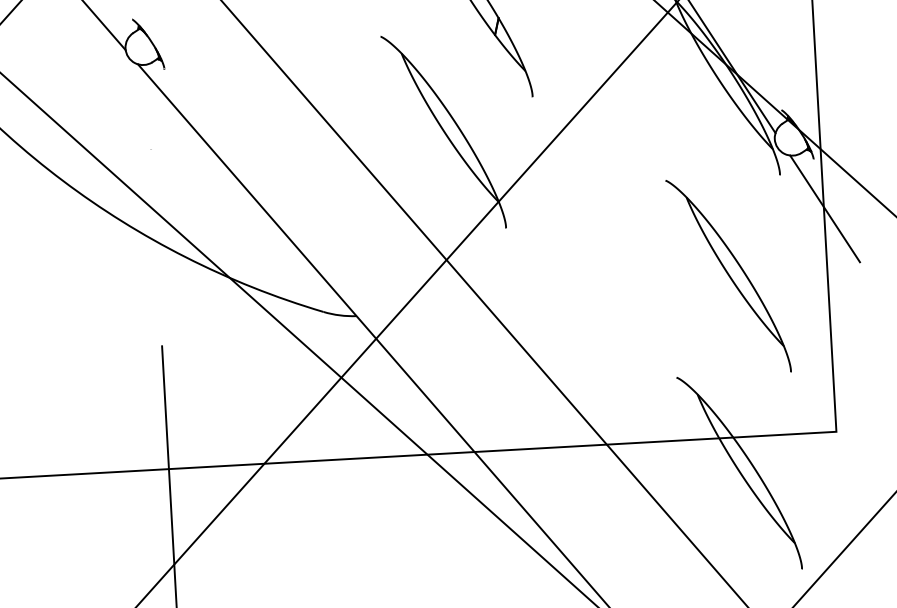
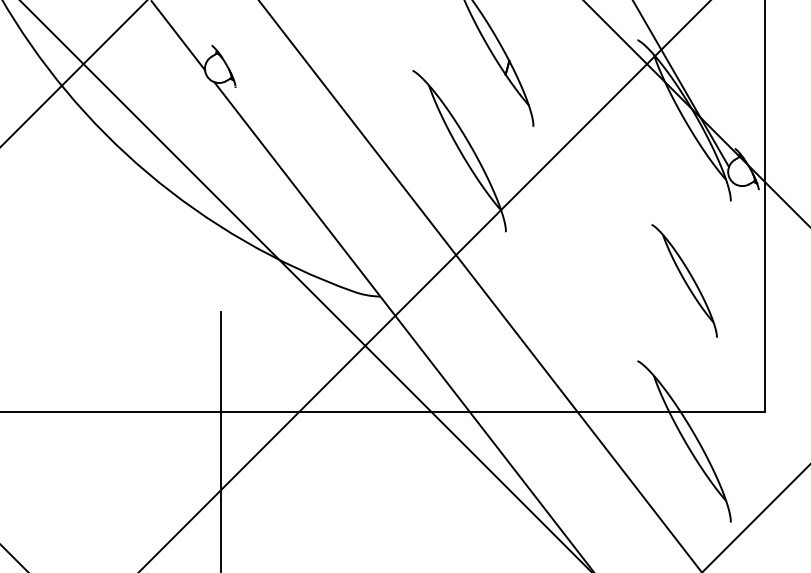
line: (824, 208) -> (765, 230), removed
part: (728, 275) -> (684, 280), size x0.7

